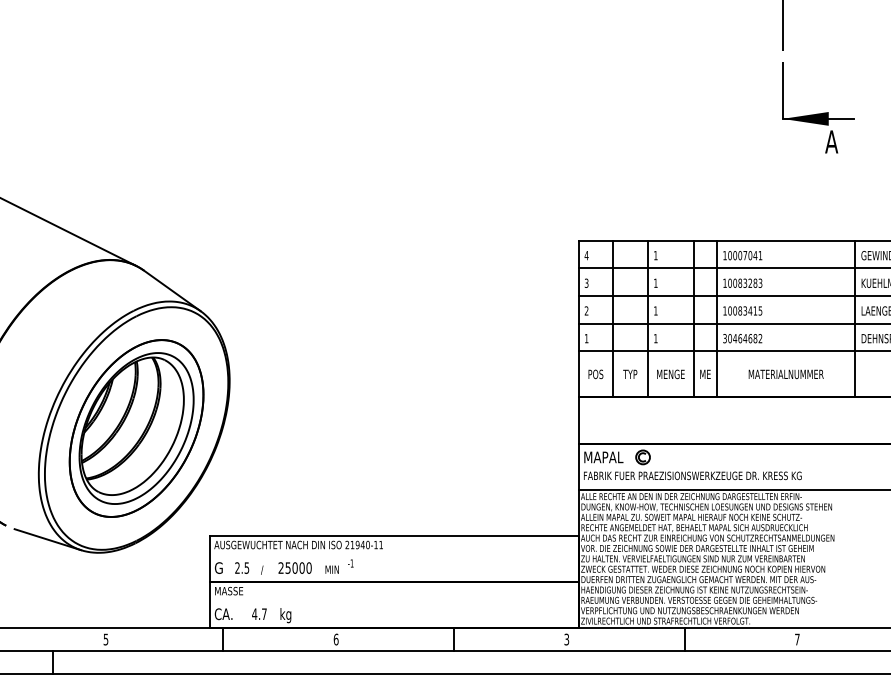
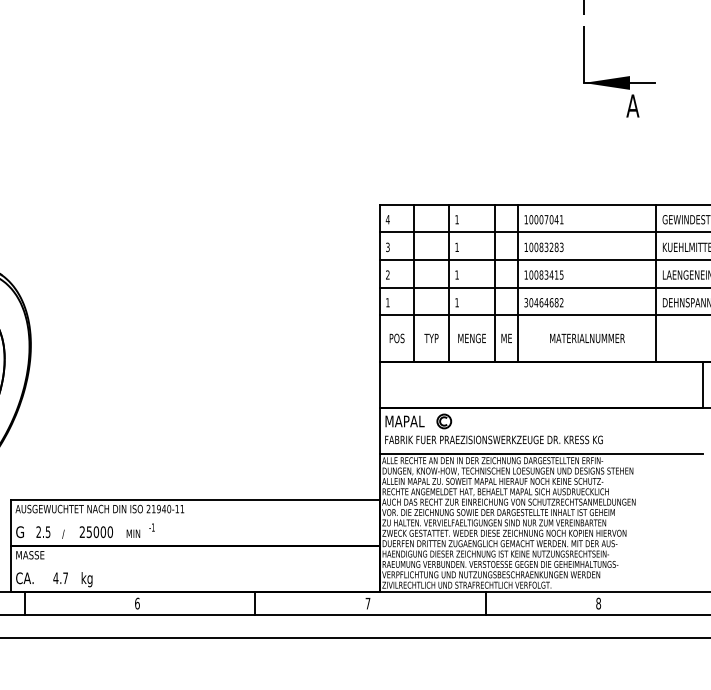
text: (566, 639) -> (367, 603), 3 -> 7
text: (797, 639) -> (598, 603), 7 -> 8

